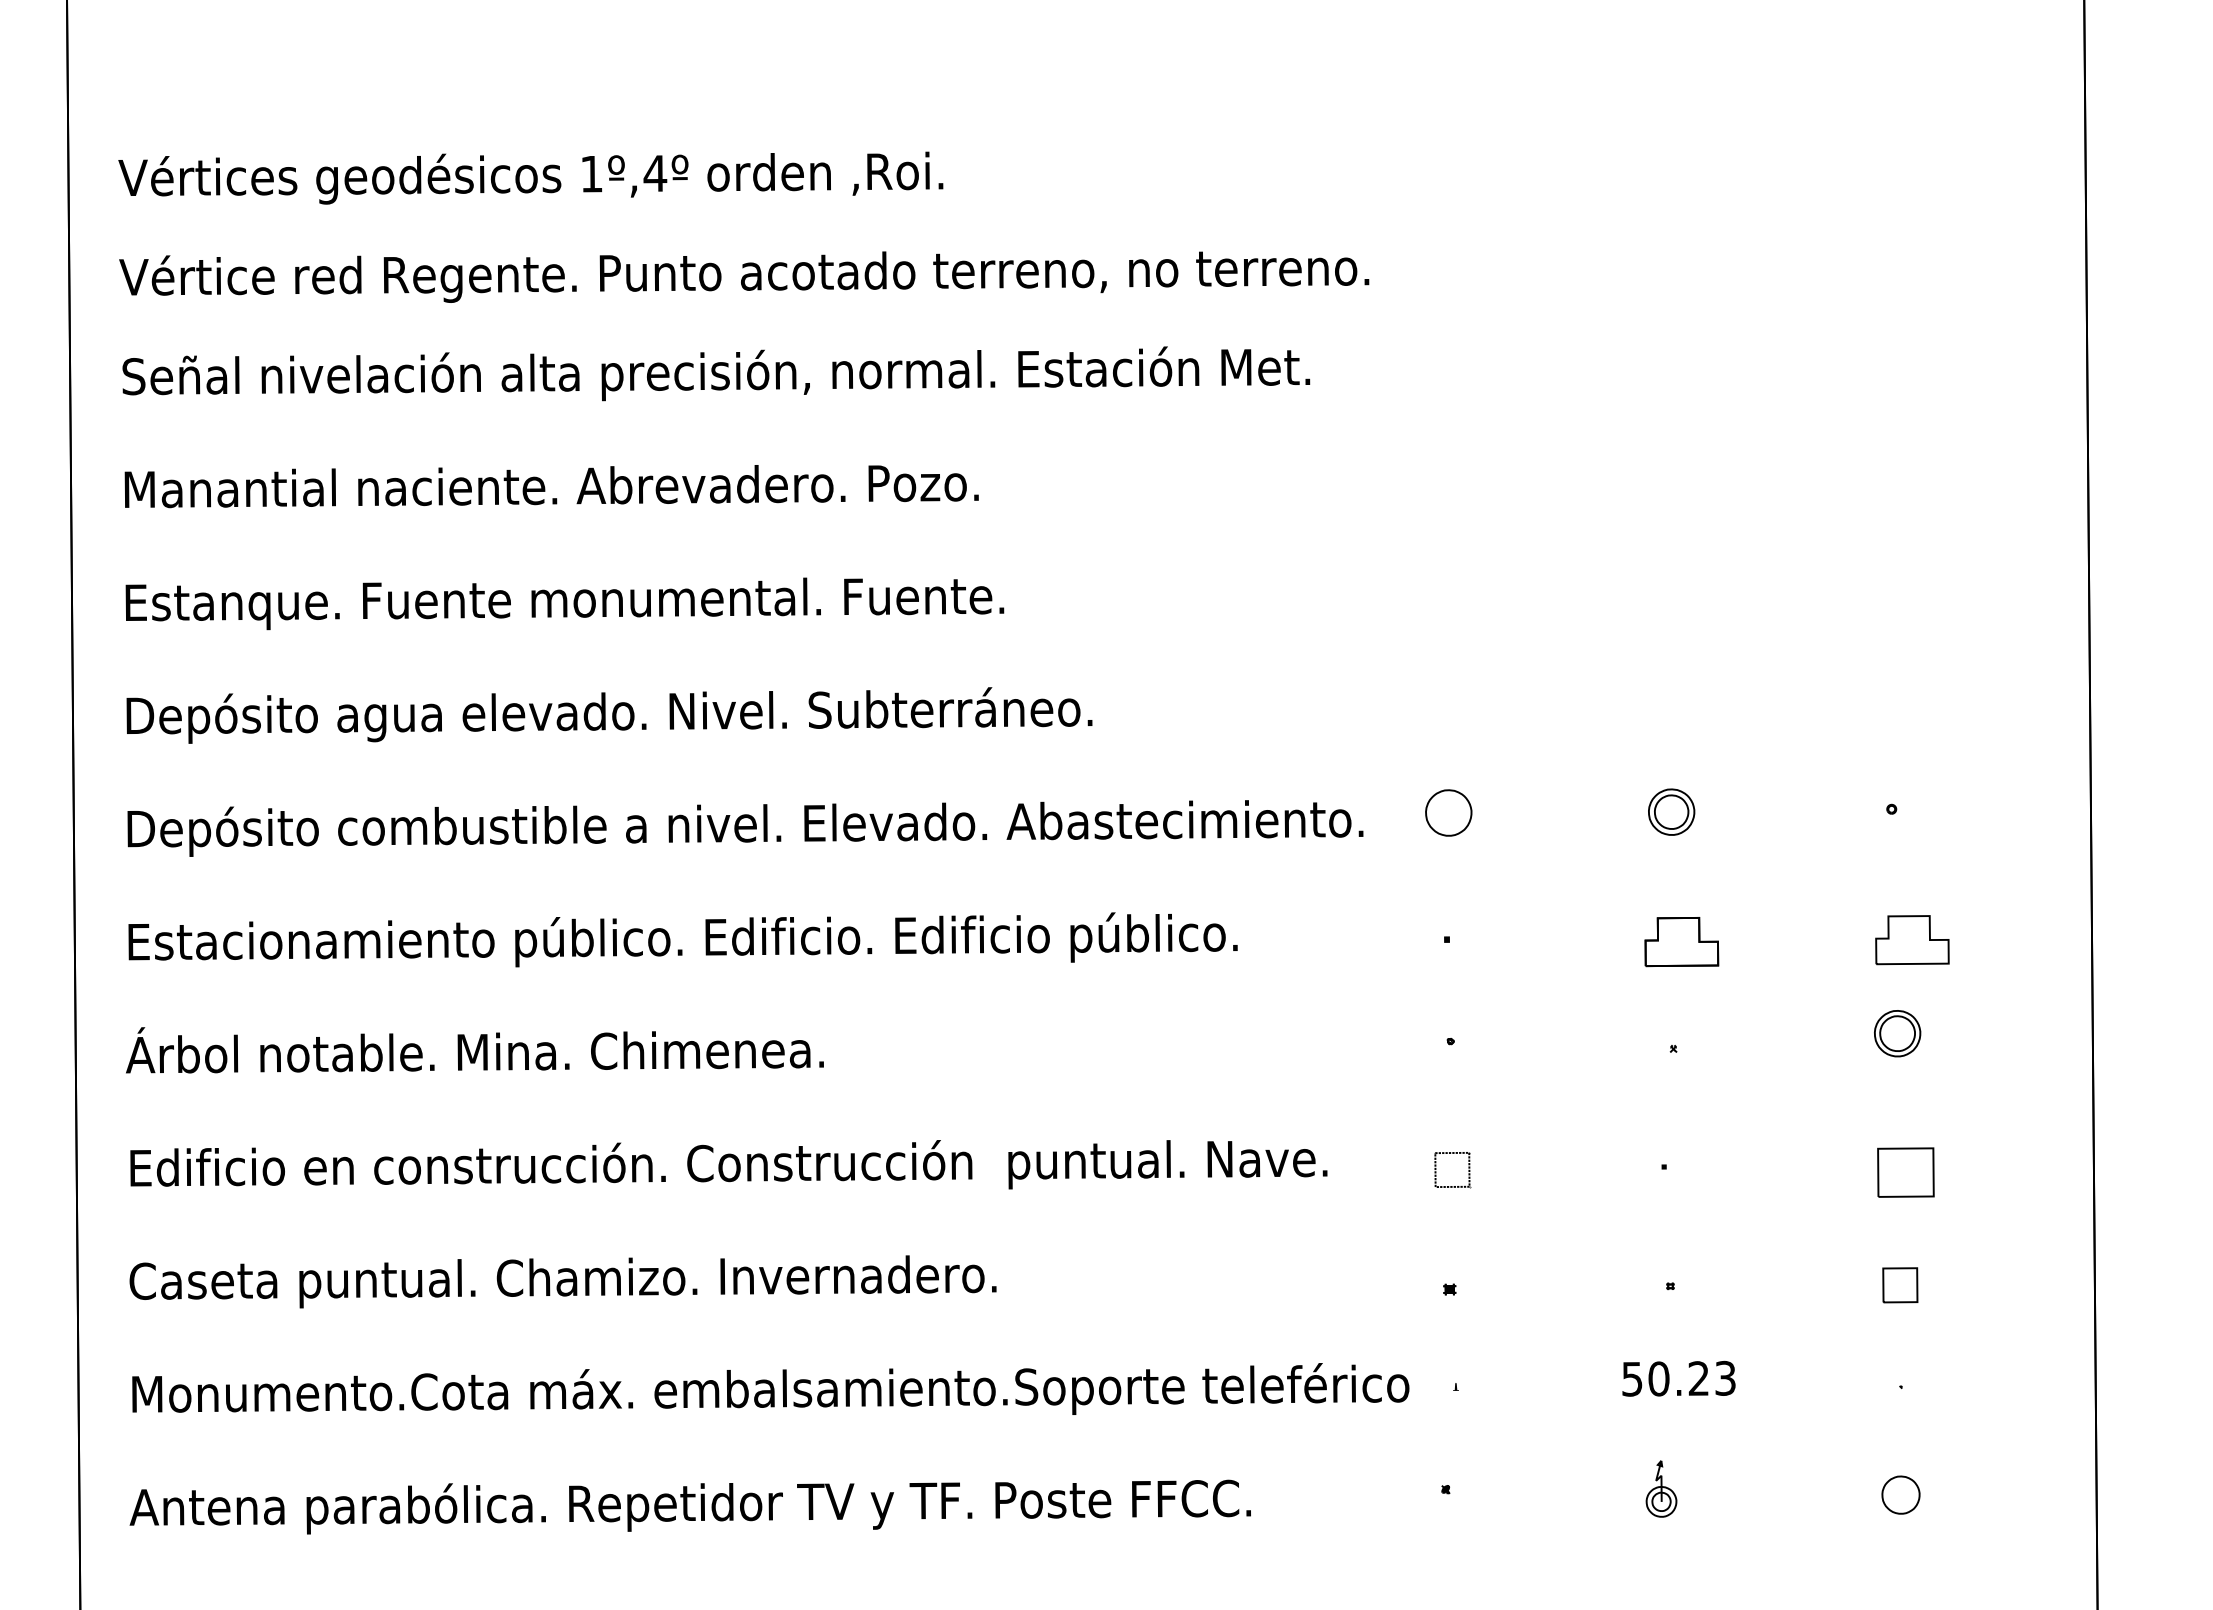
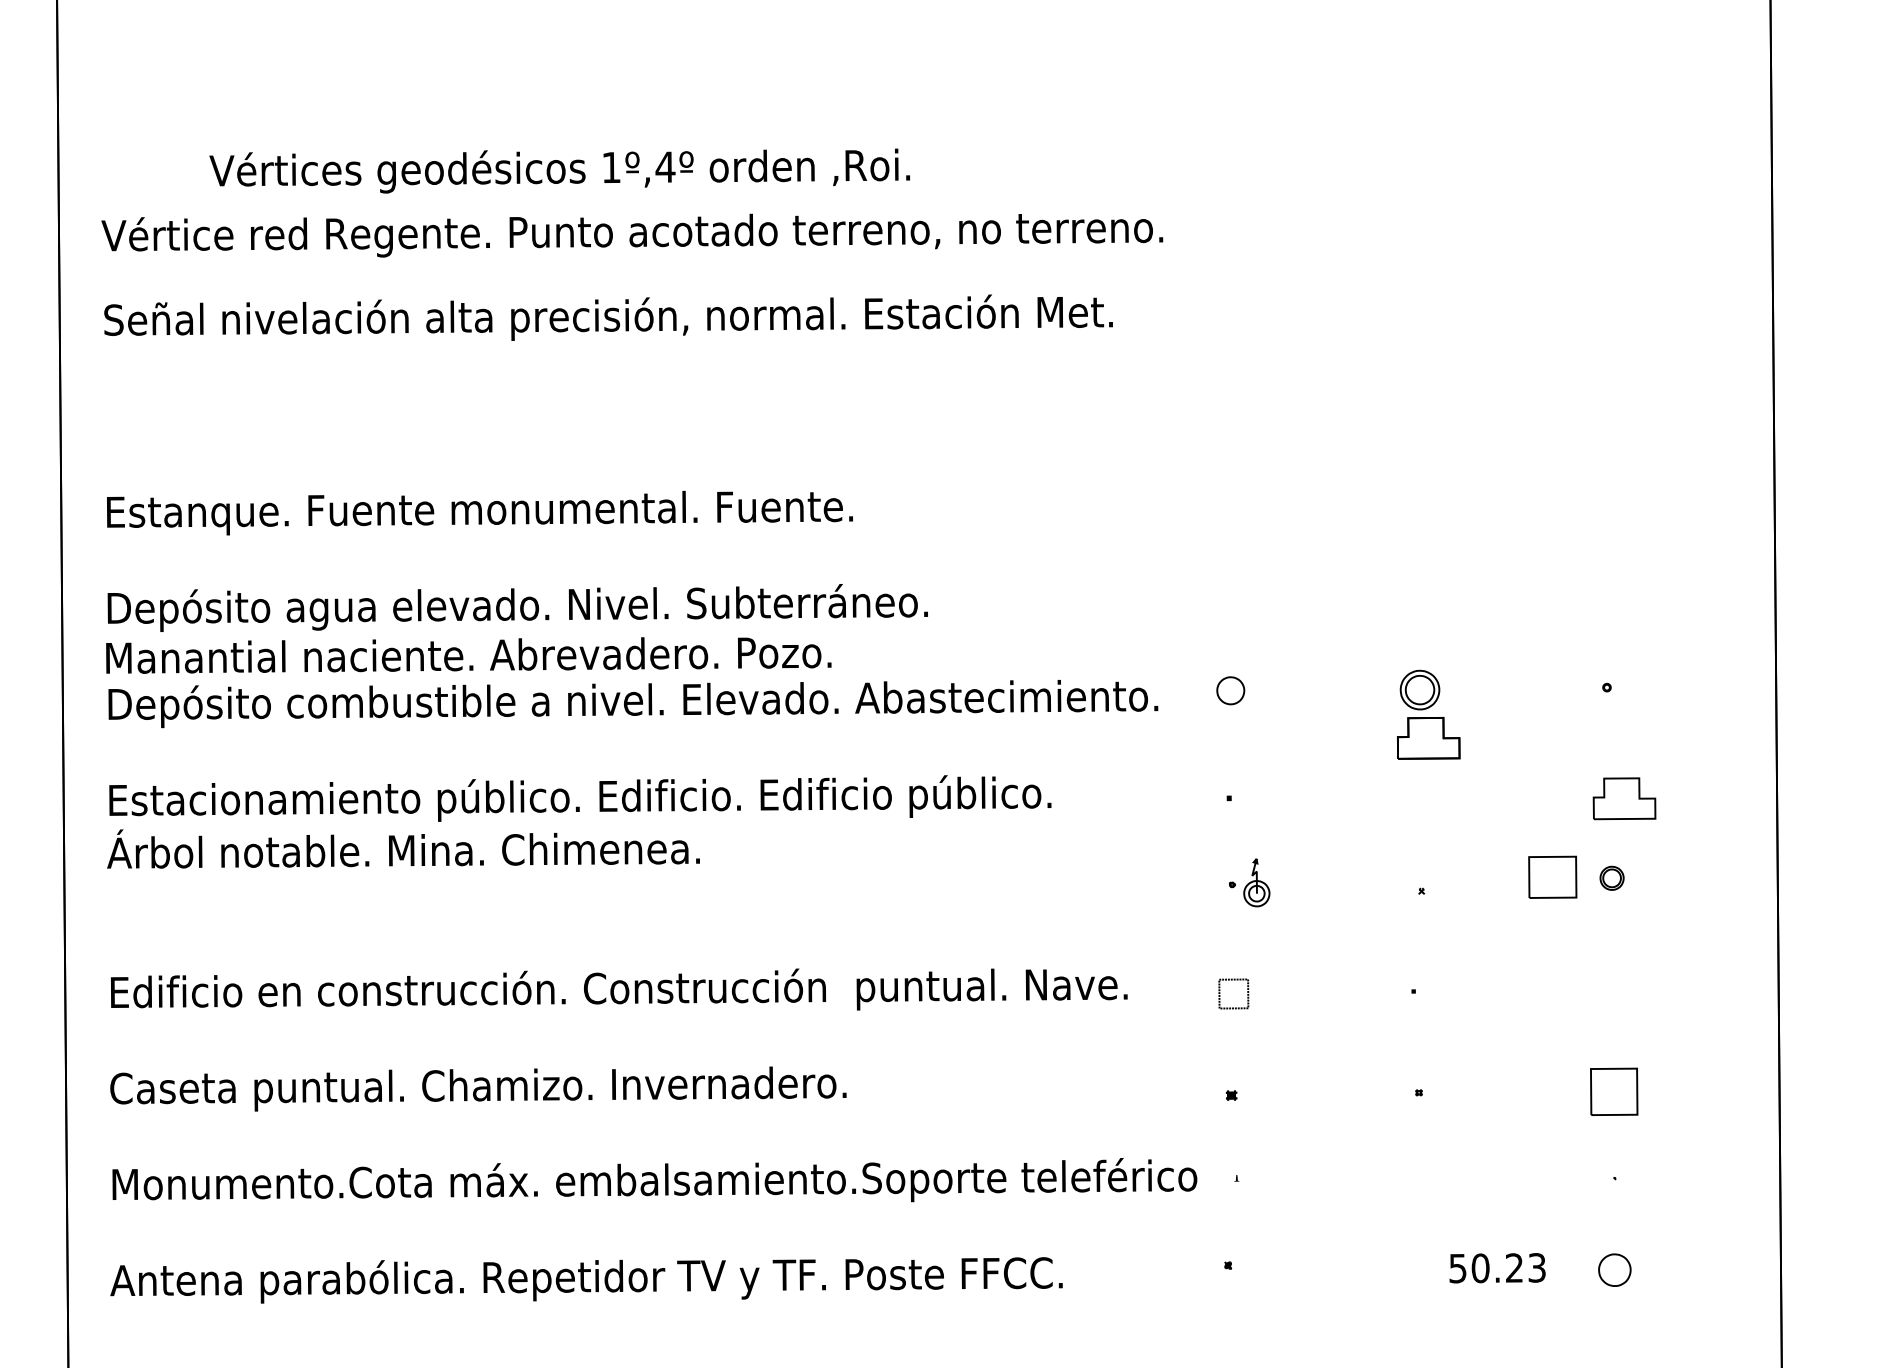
text: (530, 177) -> (559, 170), moved
text: (551, 486) -> (468, 655), moved
part: (1448, 812) -> (1230, 690), size x0.7
part: (1681, 942) -> (1428, 738), moved
part: (1897, 1033) -> (1611, 878), size x0.6
text: (474, 1050) -> (403, 849), moved
part: (1905, 1172) -> (1552, 877), moved
part: (1900, 1285) -> (1614, 1092), size x1.6
text: (1678, 1378) -> (1497, 1267), moved
part: (1661, 1488) -> (1256, 882), moved

